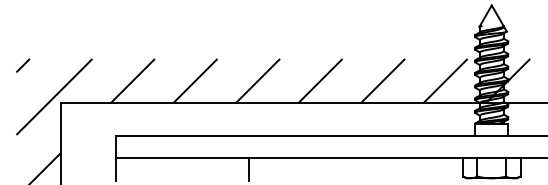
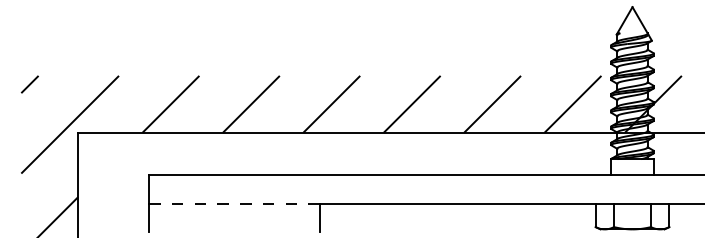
line: (182, 158) -> (234, 203), solid -> dashed

